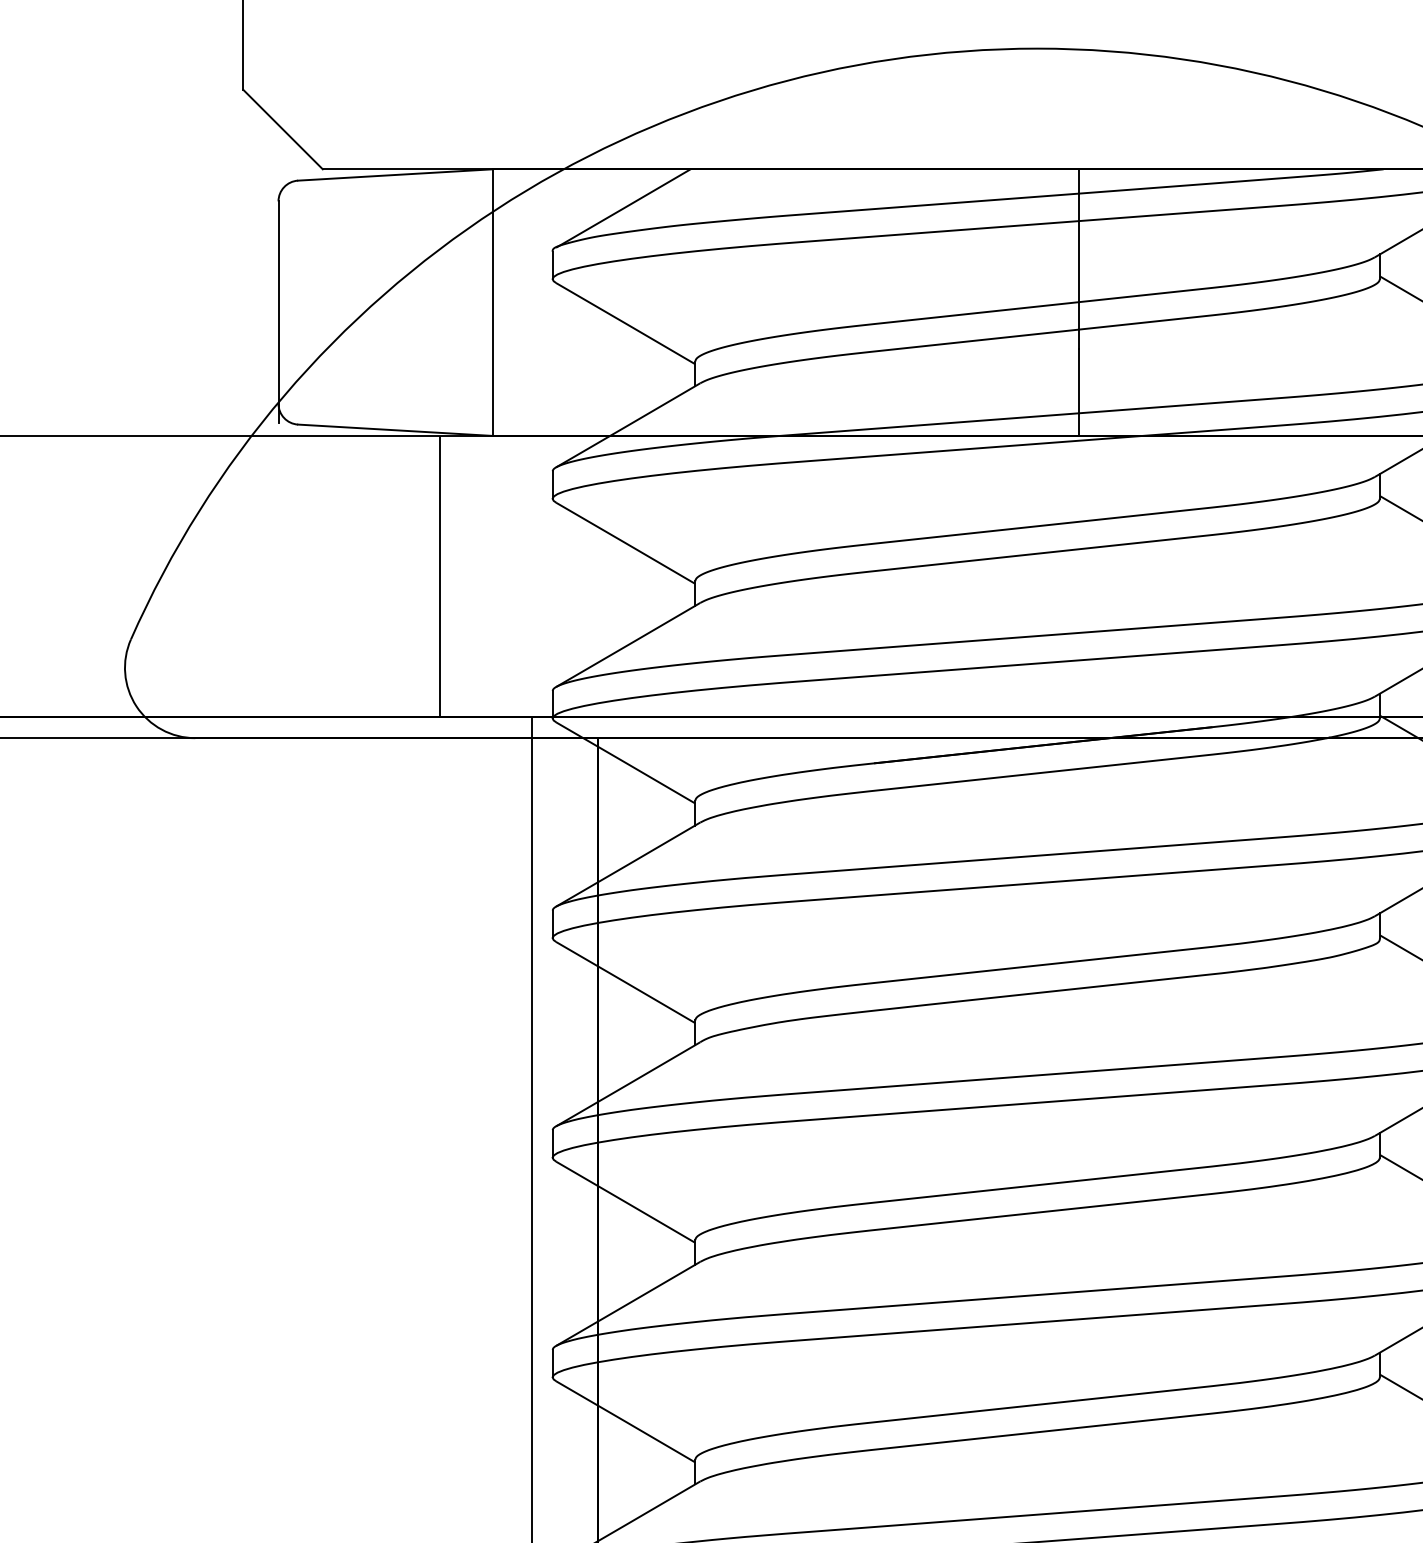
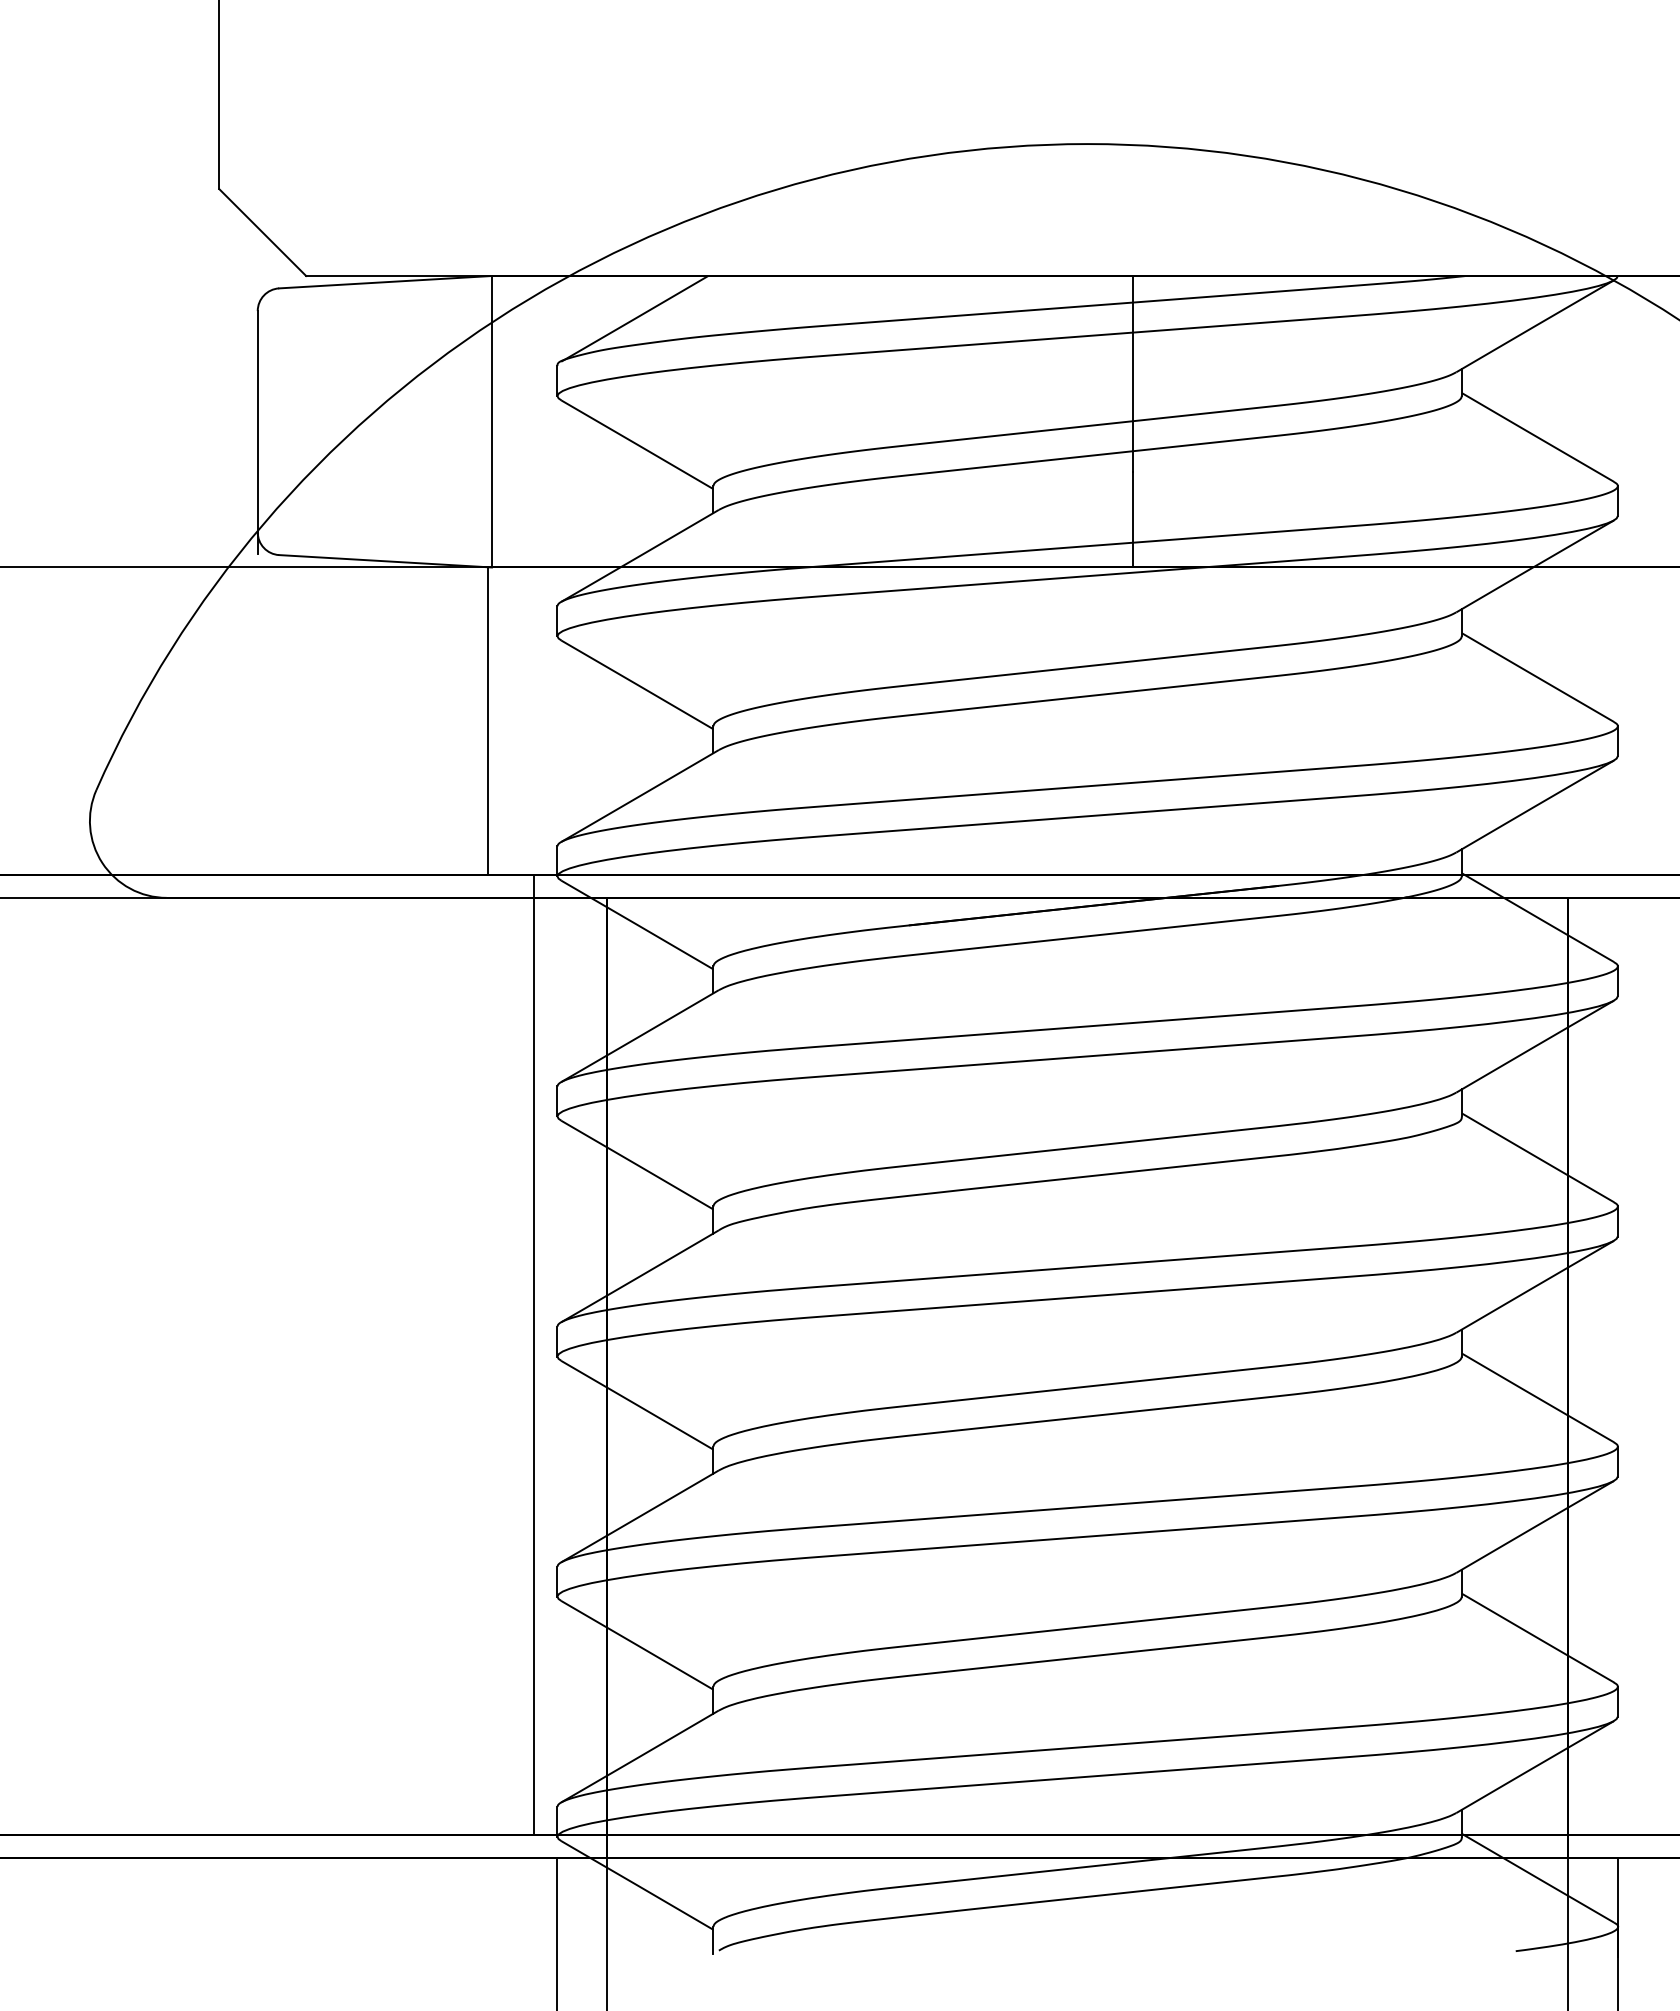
line: (440, 575) -> (488, 720), moved

